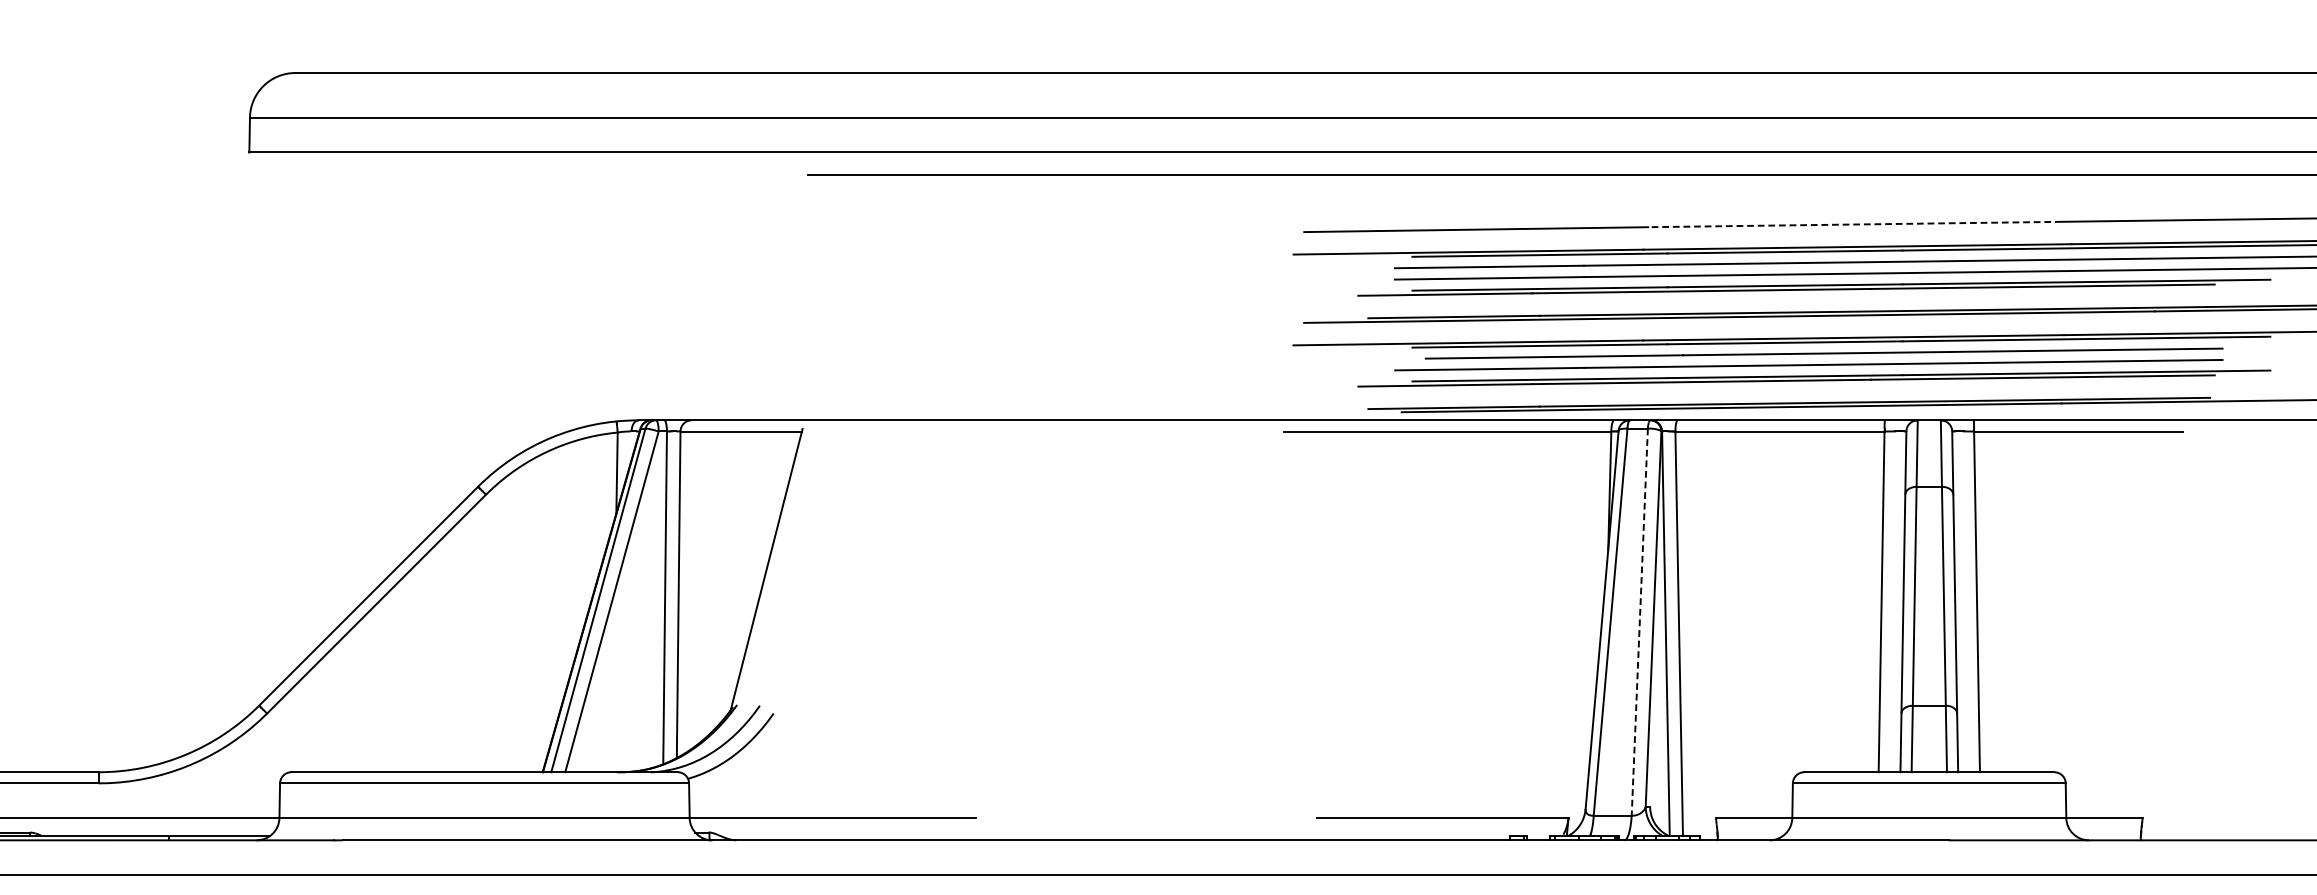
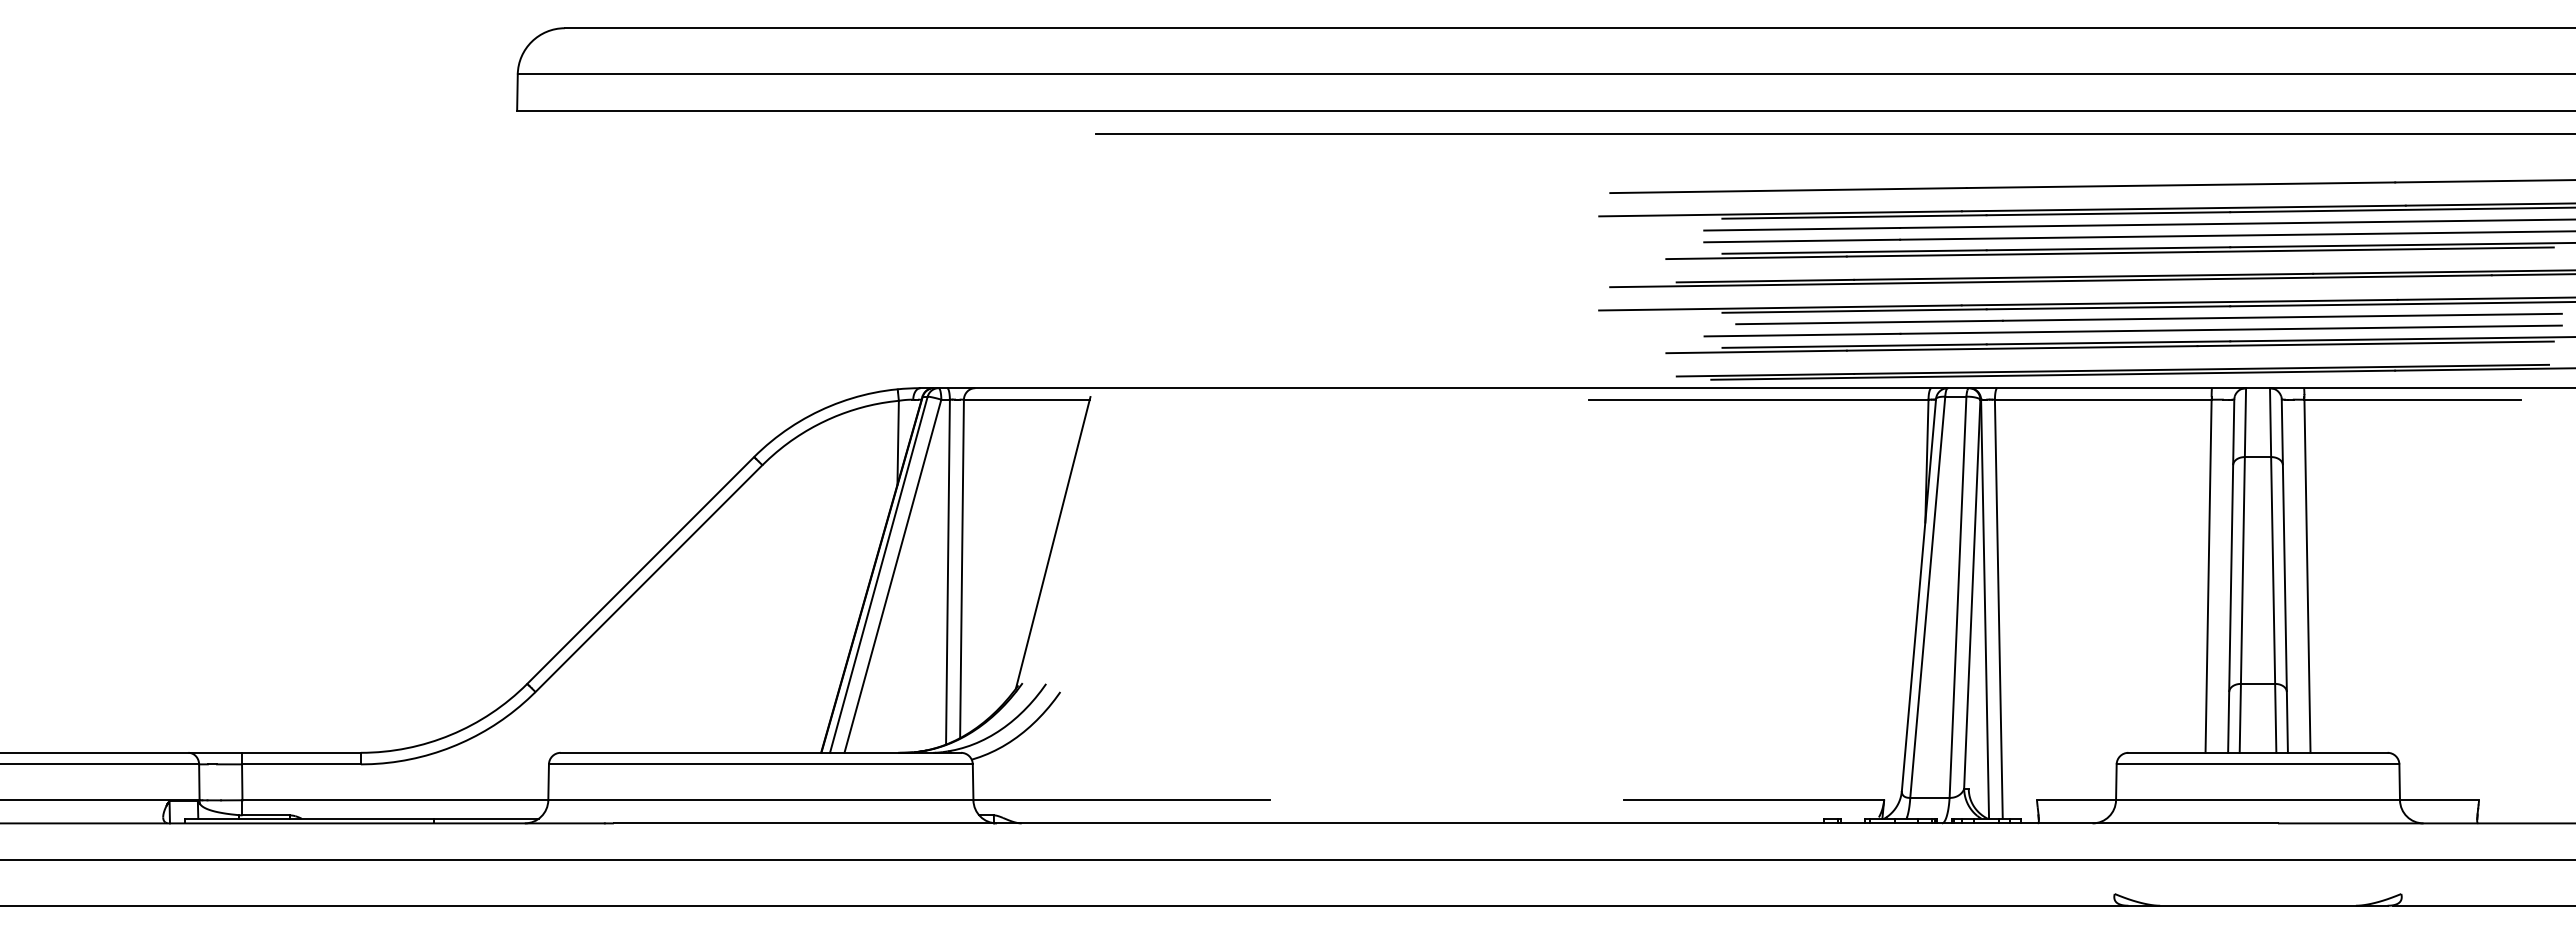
line: (1854, 224) -> (2180, 185), dashed -> solid
line: (1640, 622) -> (1958, 597), dashed -> solid

